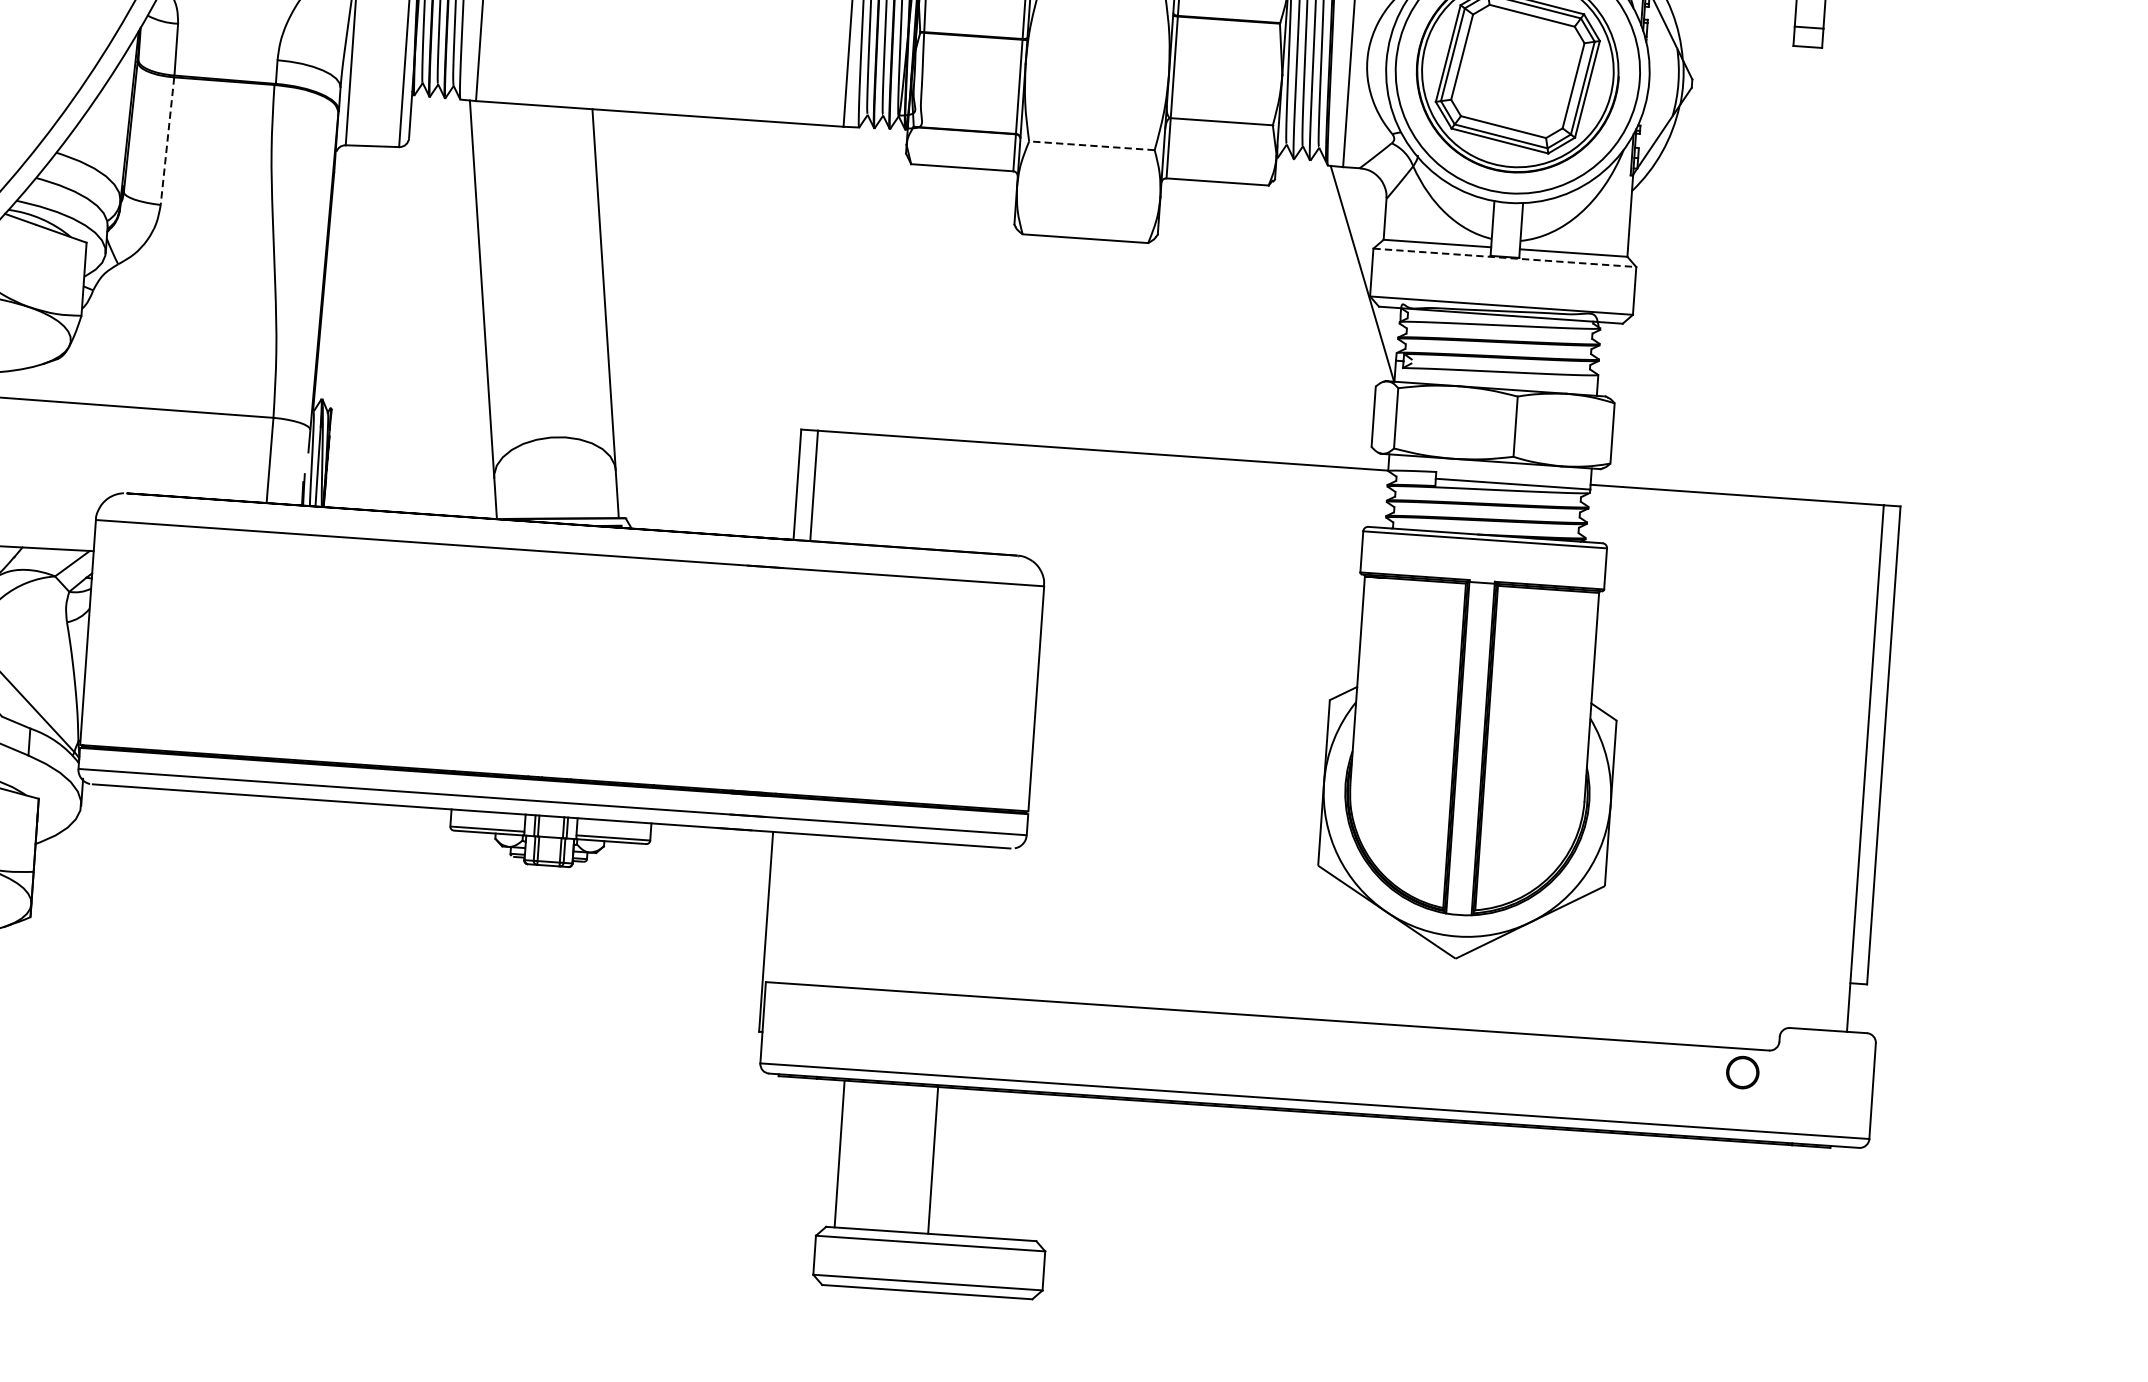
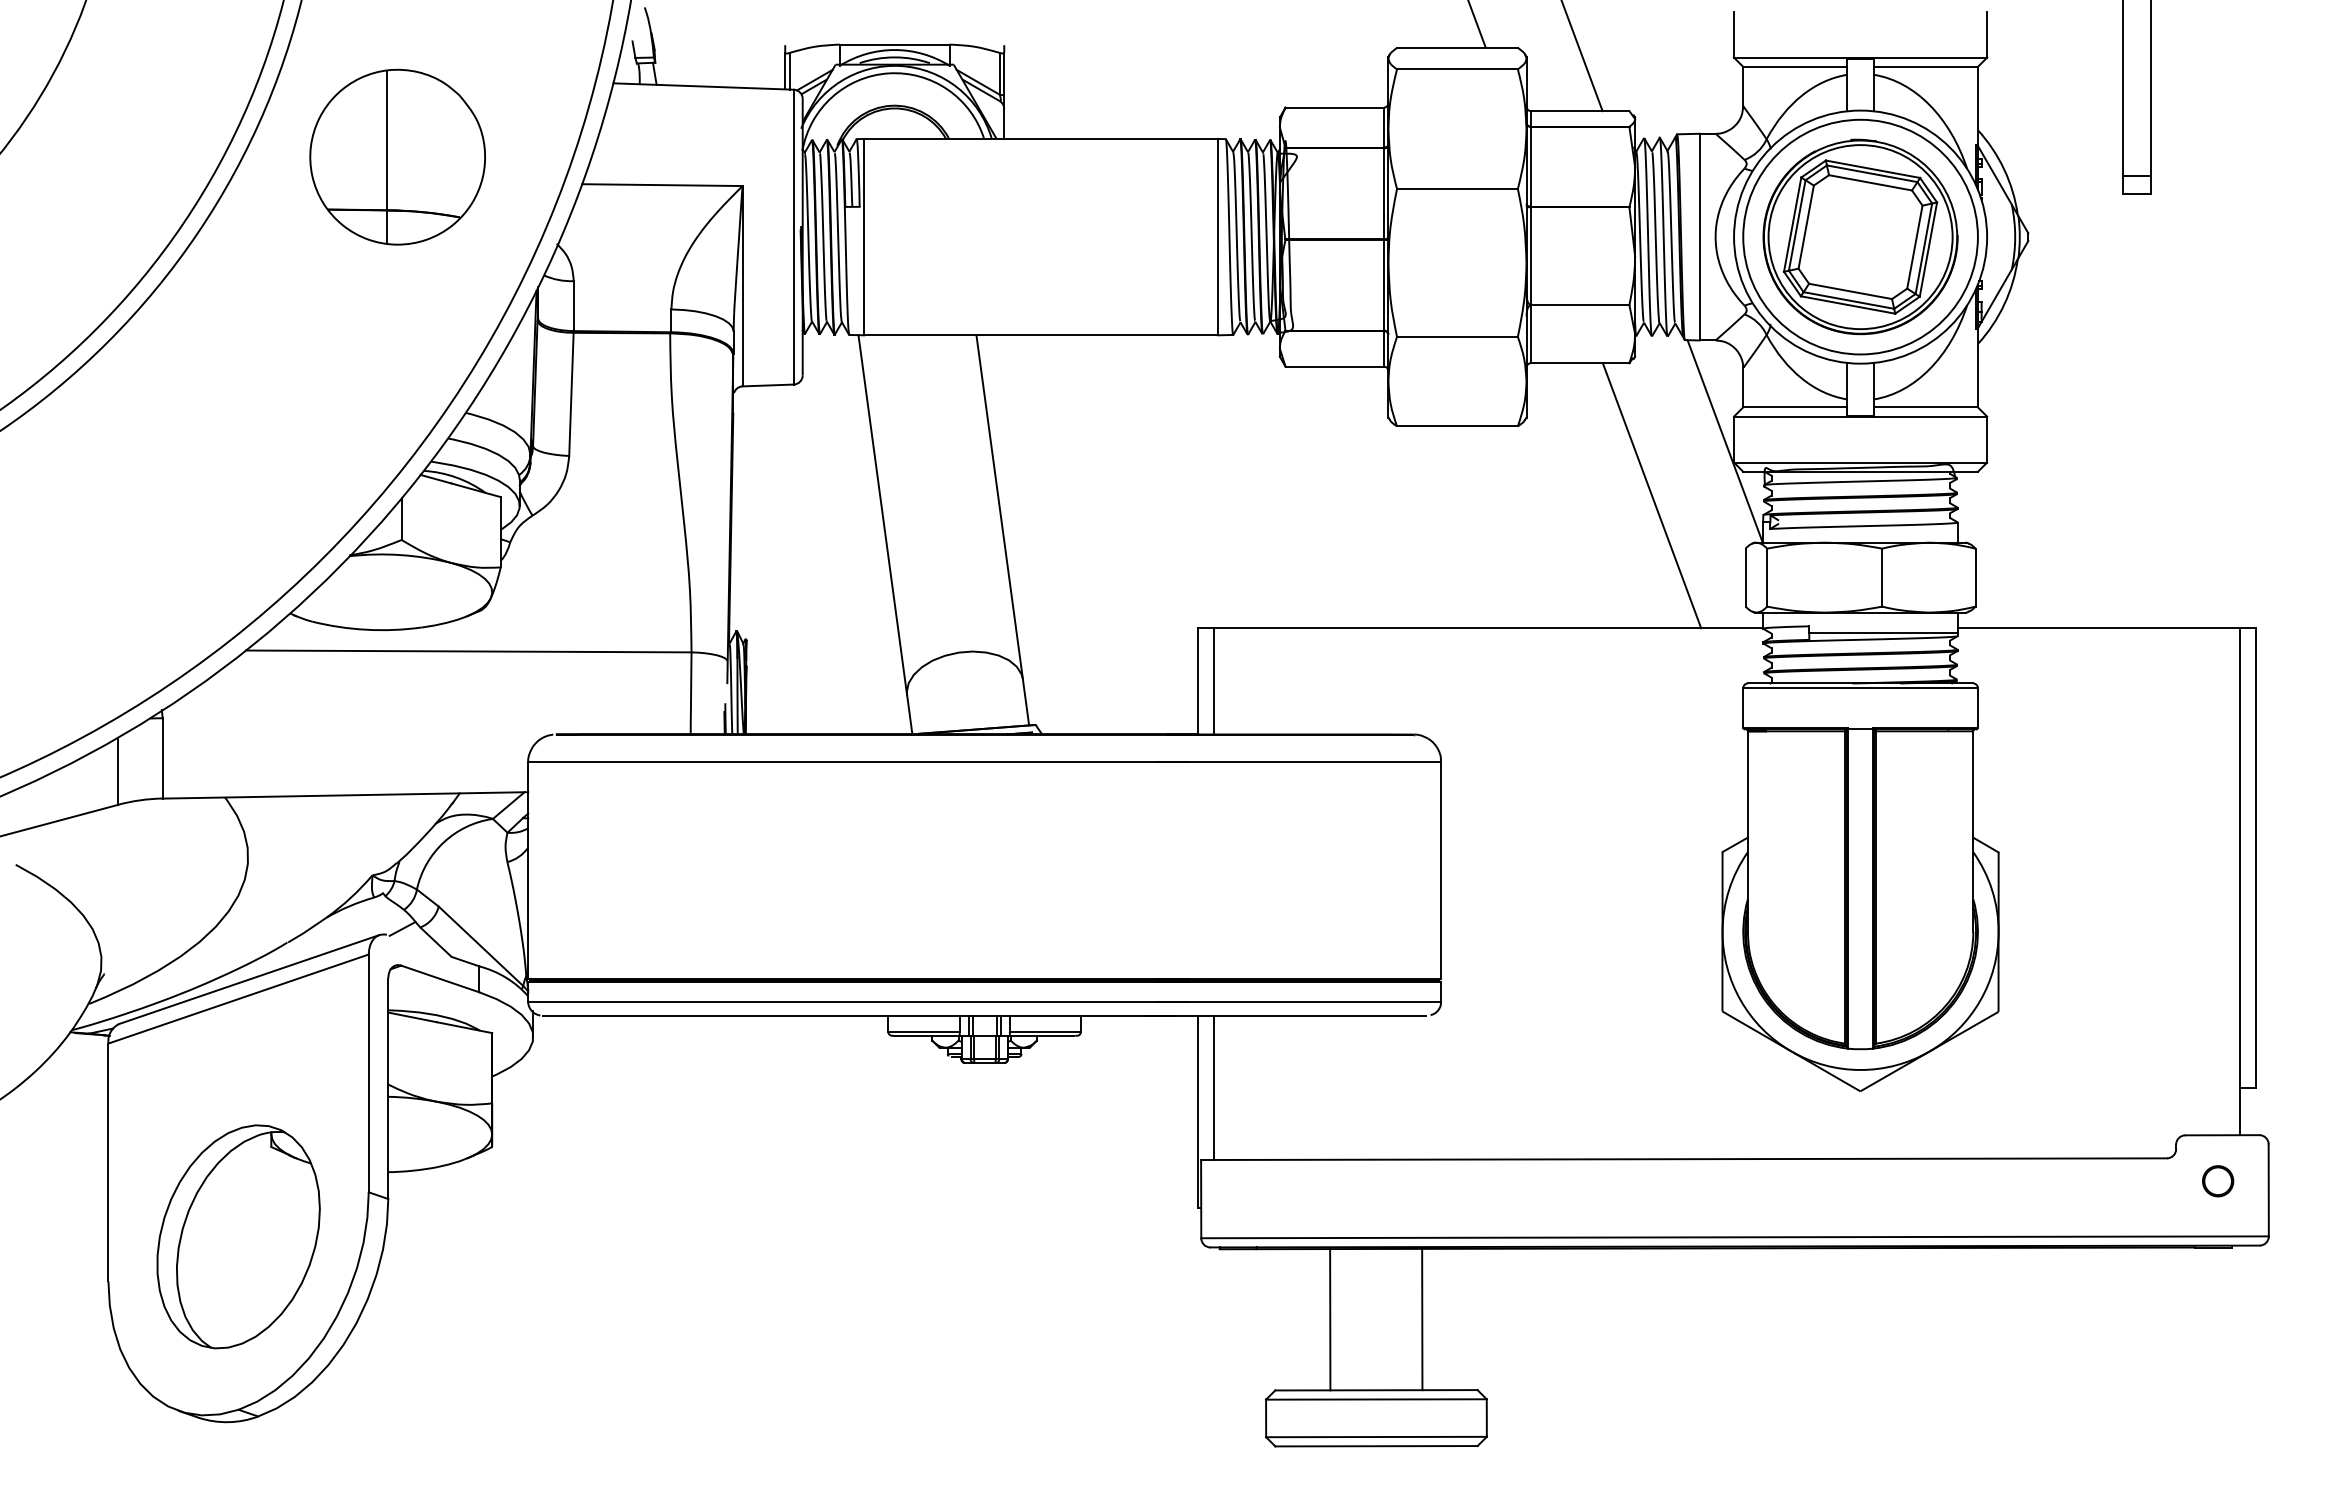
line: (167, 141) -> (571, 394), dashed -> solid
line: (1090, 145) -> (1456, 336), dashed -> solid
line: (1504, 257) -> (1860, 416), dashed -> solid
line: (1281, 324) -> (1651, 495), added
line: (785, 907) -> (1214, 1087), added
part: (1743, 1072) -> (2218, 1181), moved
line: (839, 1153) -> (1330, 1319), moved
line: (933, 1160) -> (1422, 1319), moved

